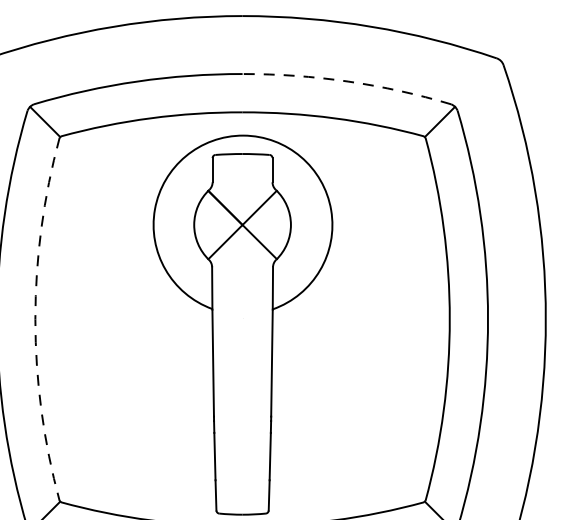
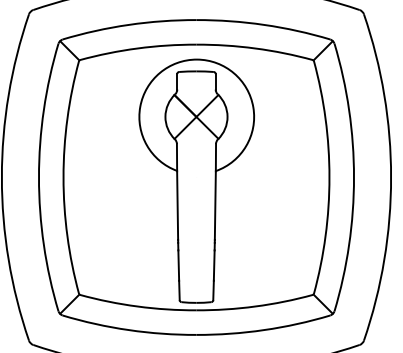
arc: (348, 80) -> (264, 24), dashed -> solid
arc: (35, 319) -> (63, 177), dashed -> solid

